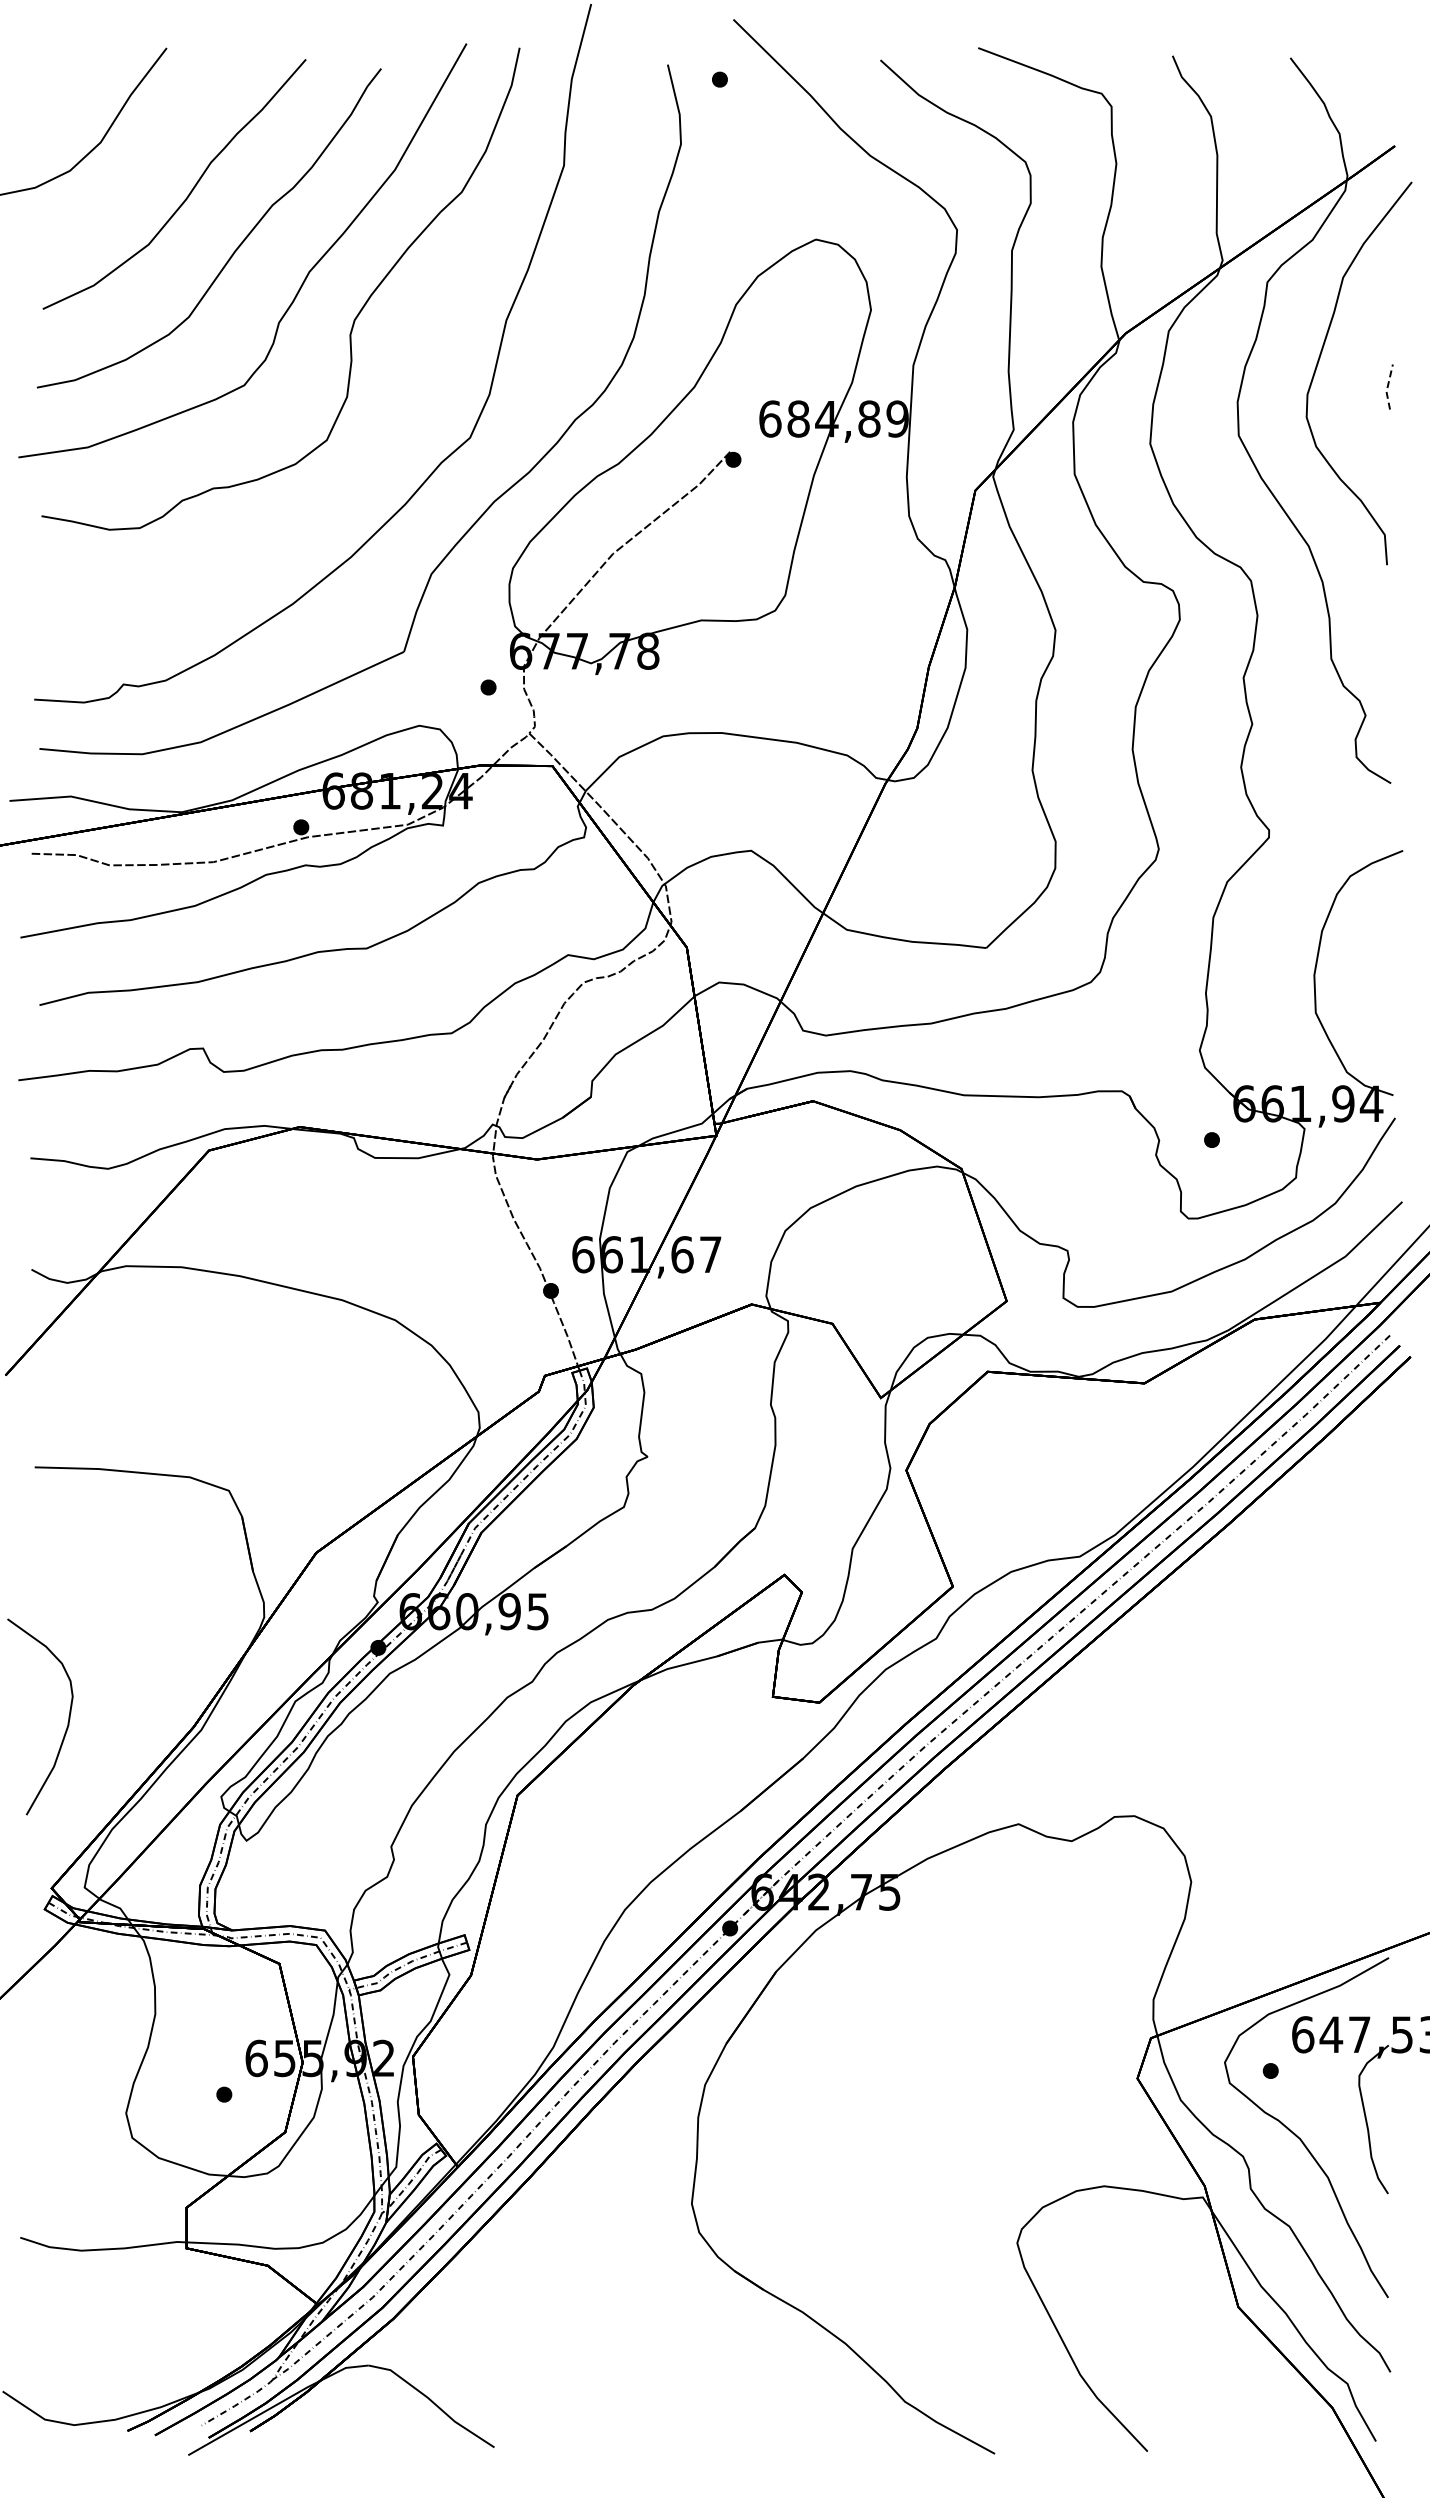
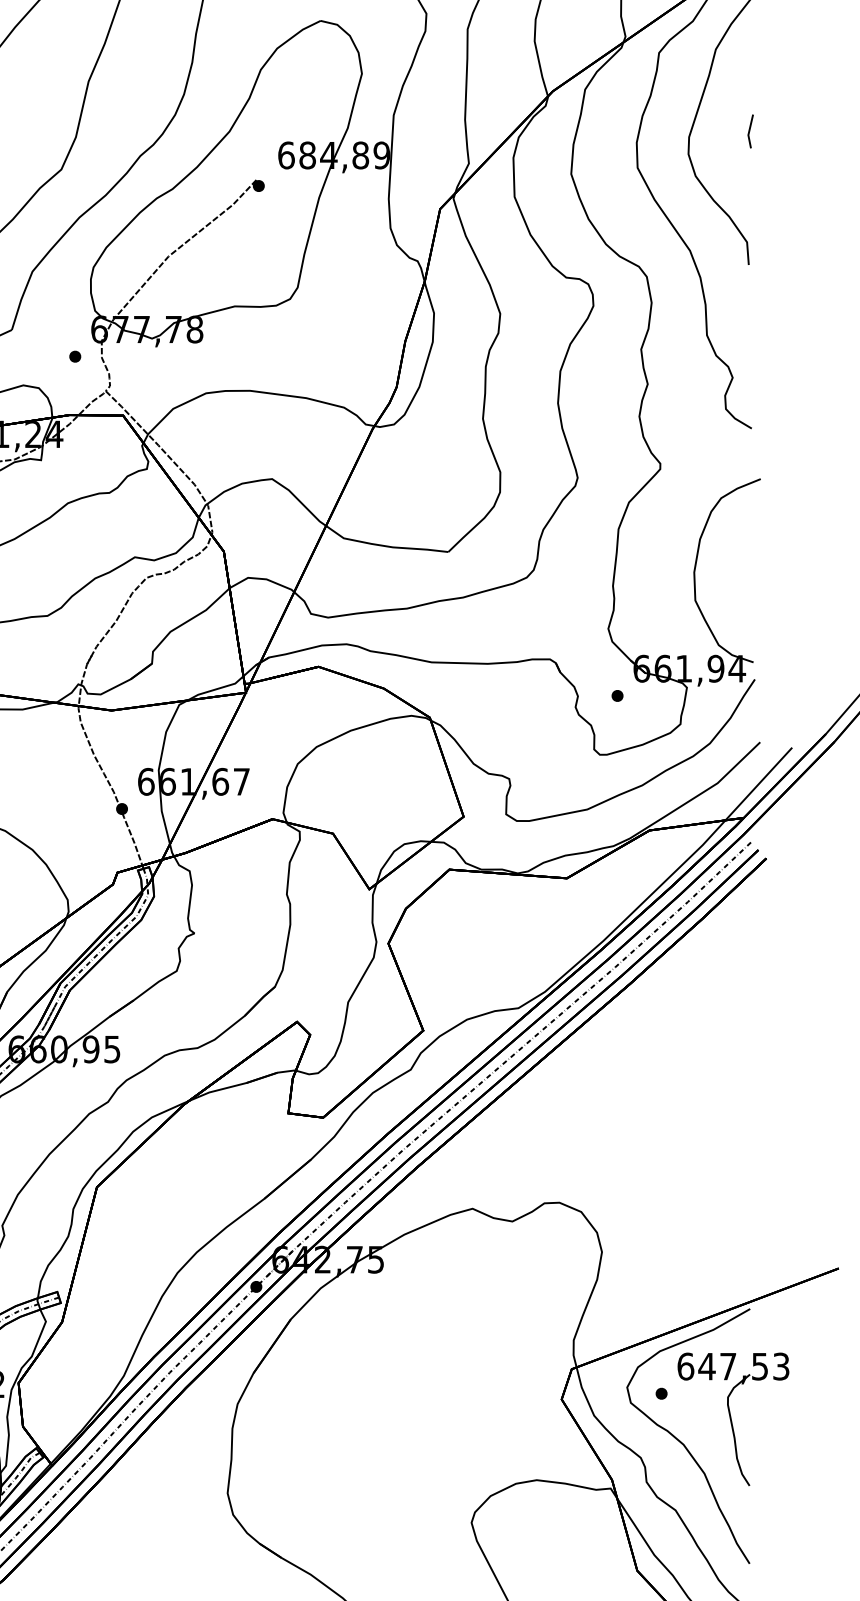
line: (1387, 387) -> (749, 131), dashed -> solid

